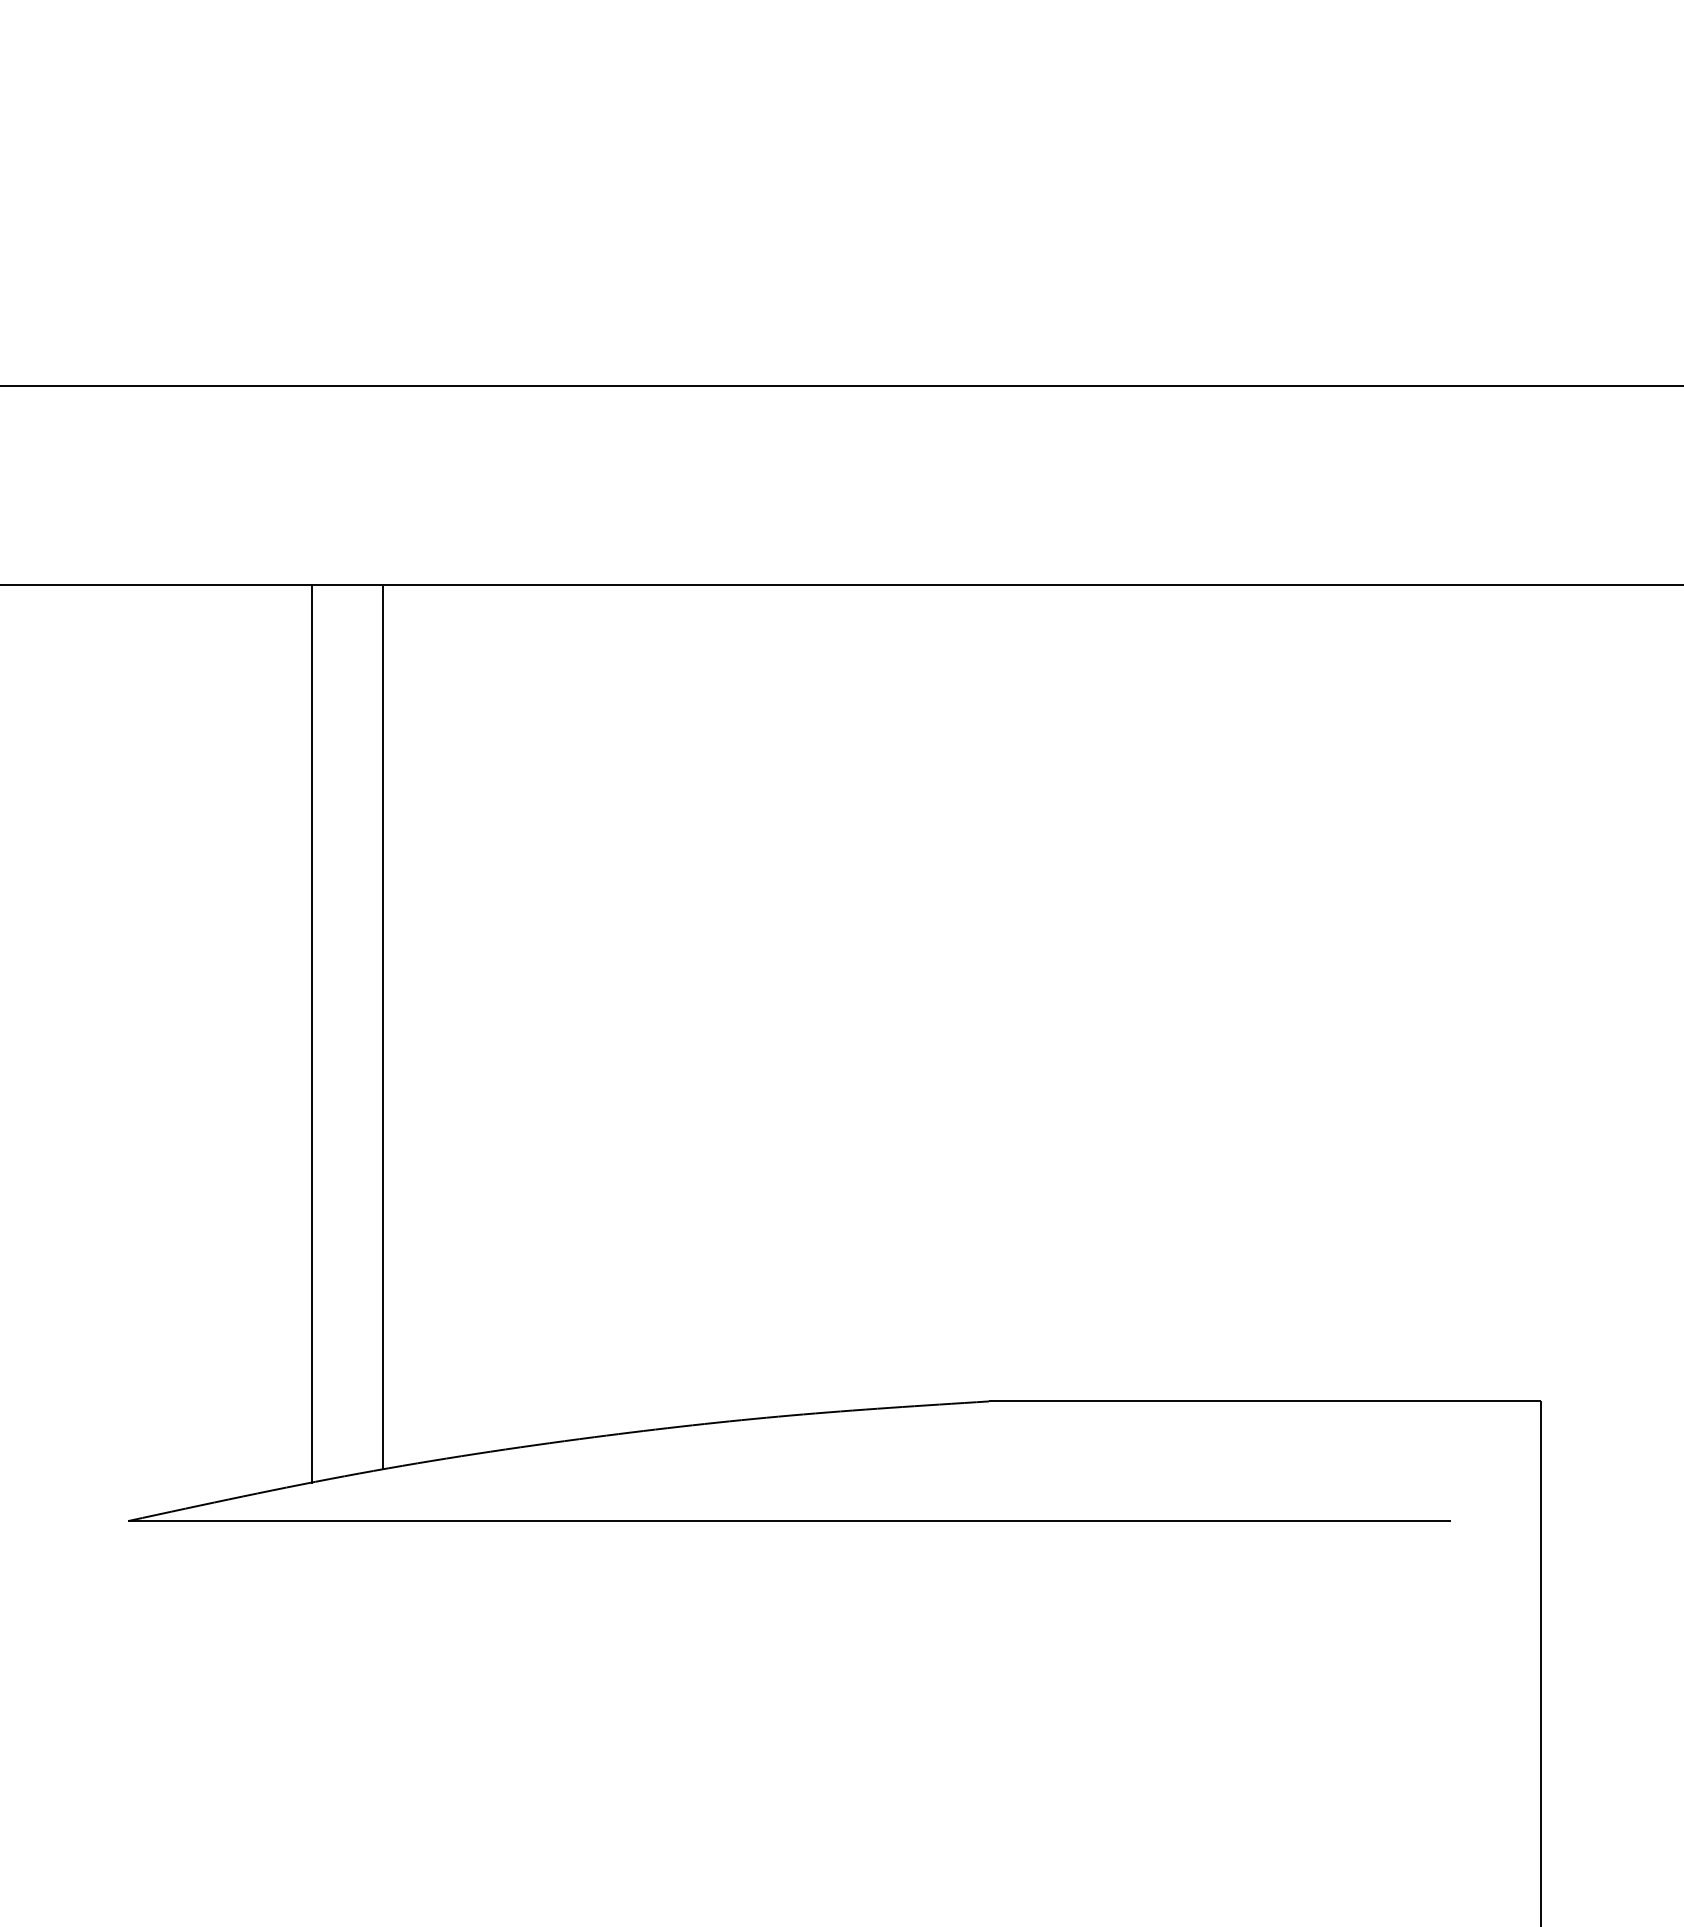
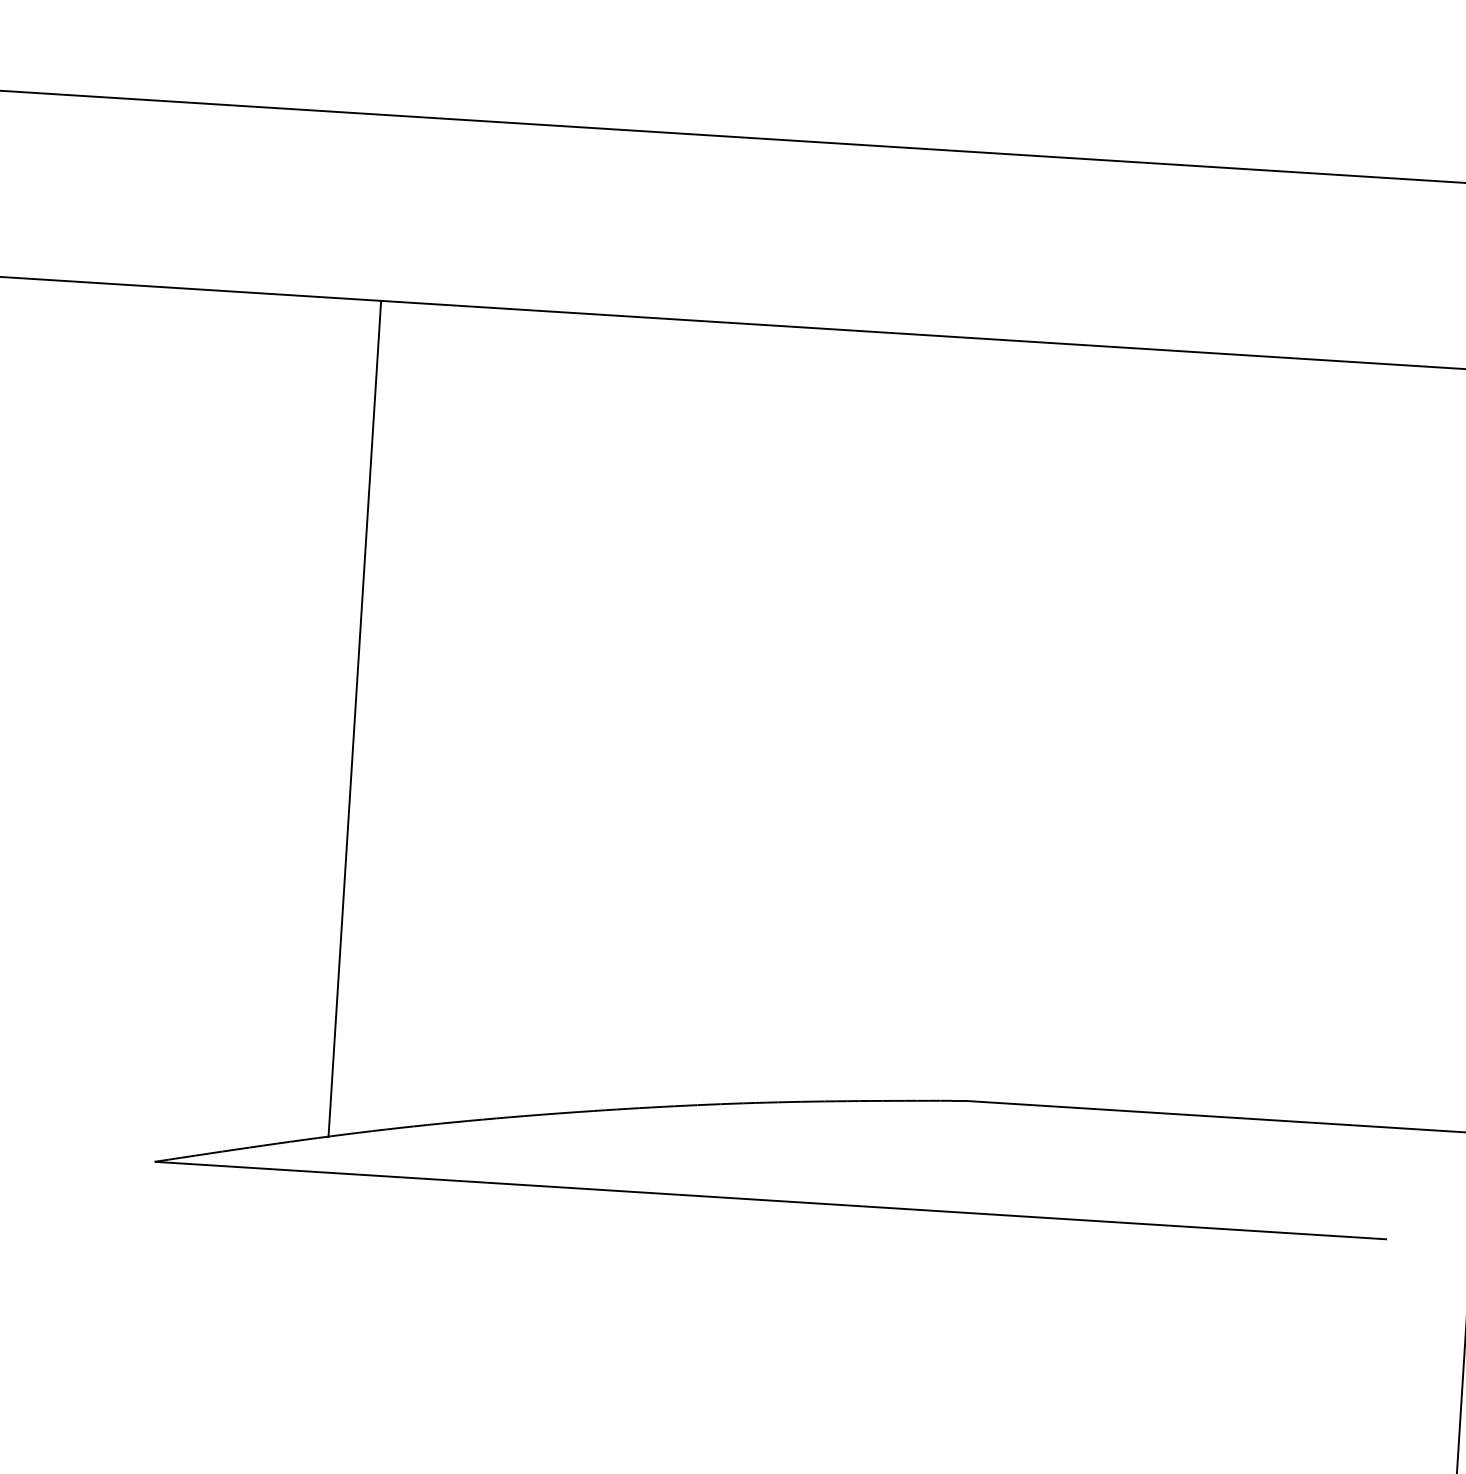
line: (383, 1027) -> (421, 716), removed

